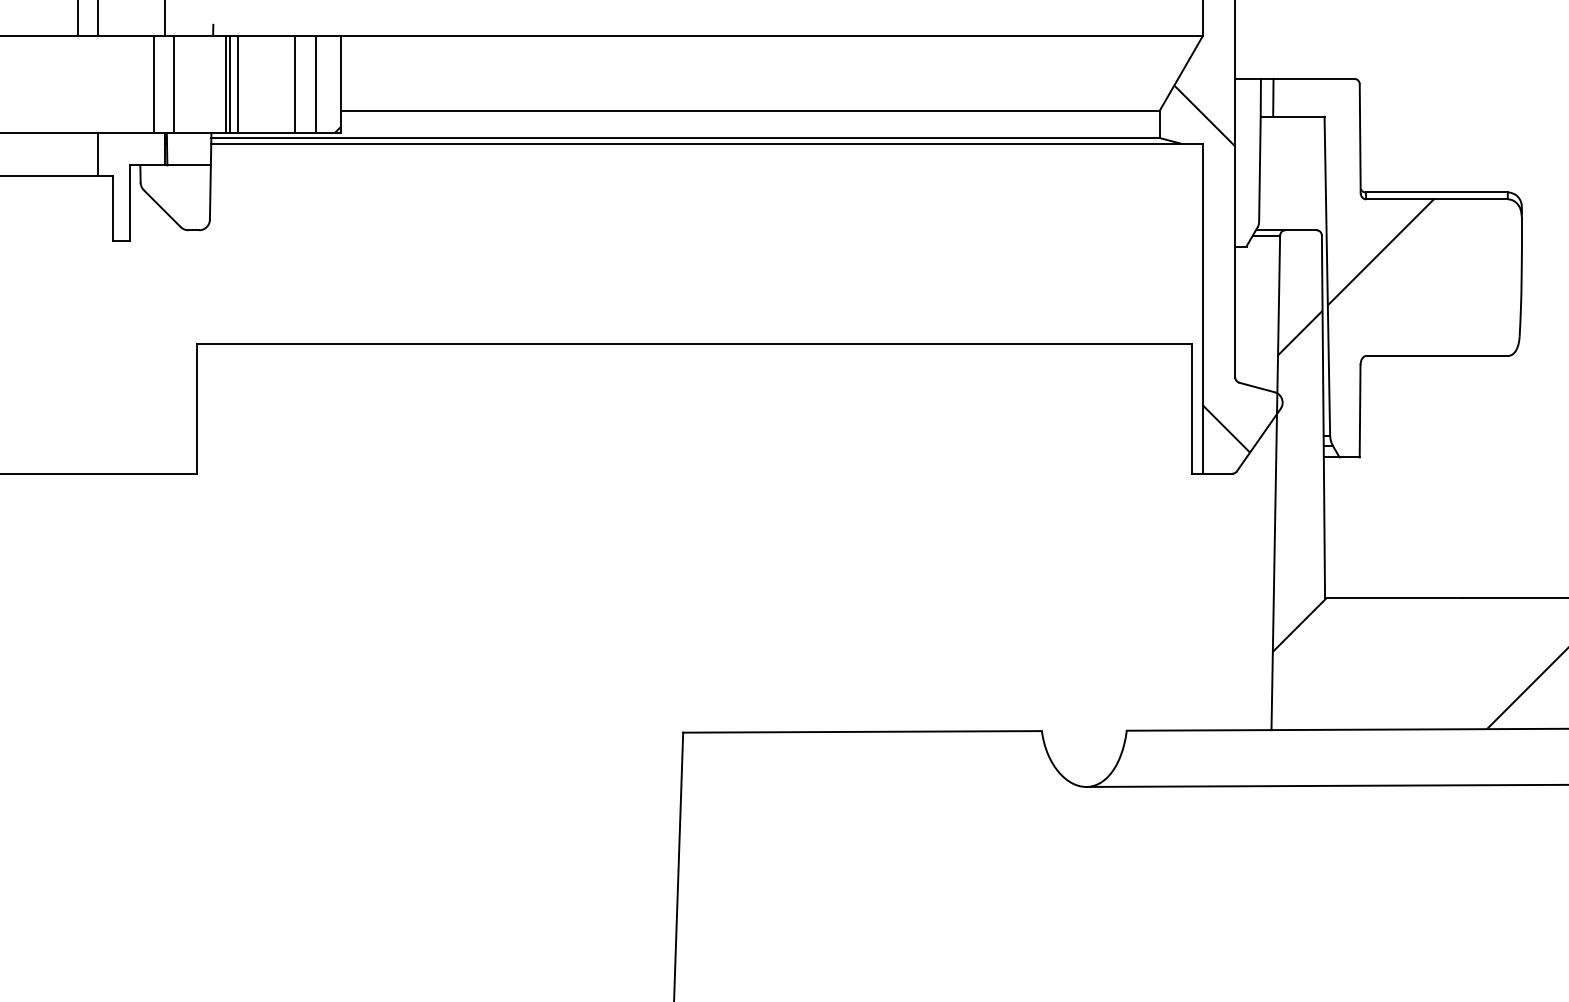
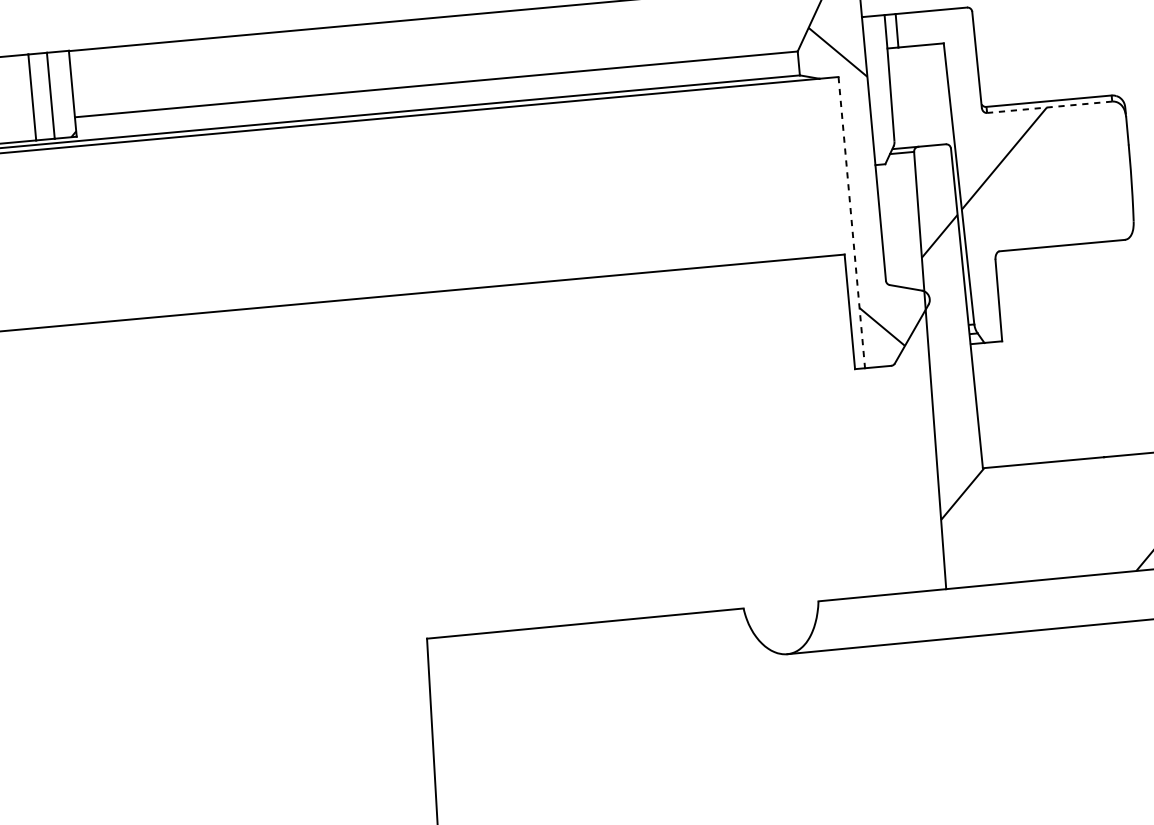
line: (1436, 199) -> (1049, 107), solid -> dashed
line: (1202, 308) -> (851, 222), solid -> dashed

